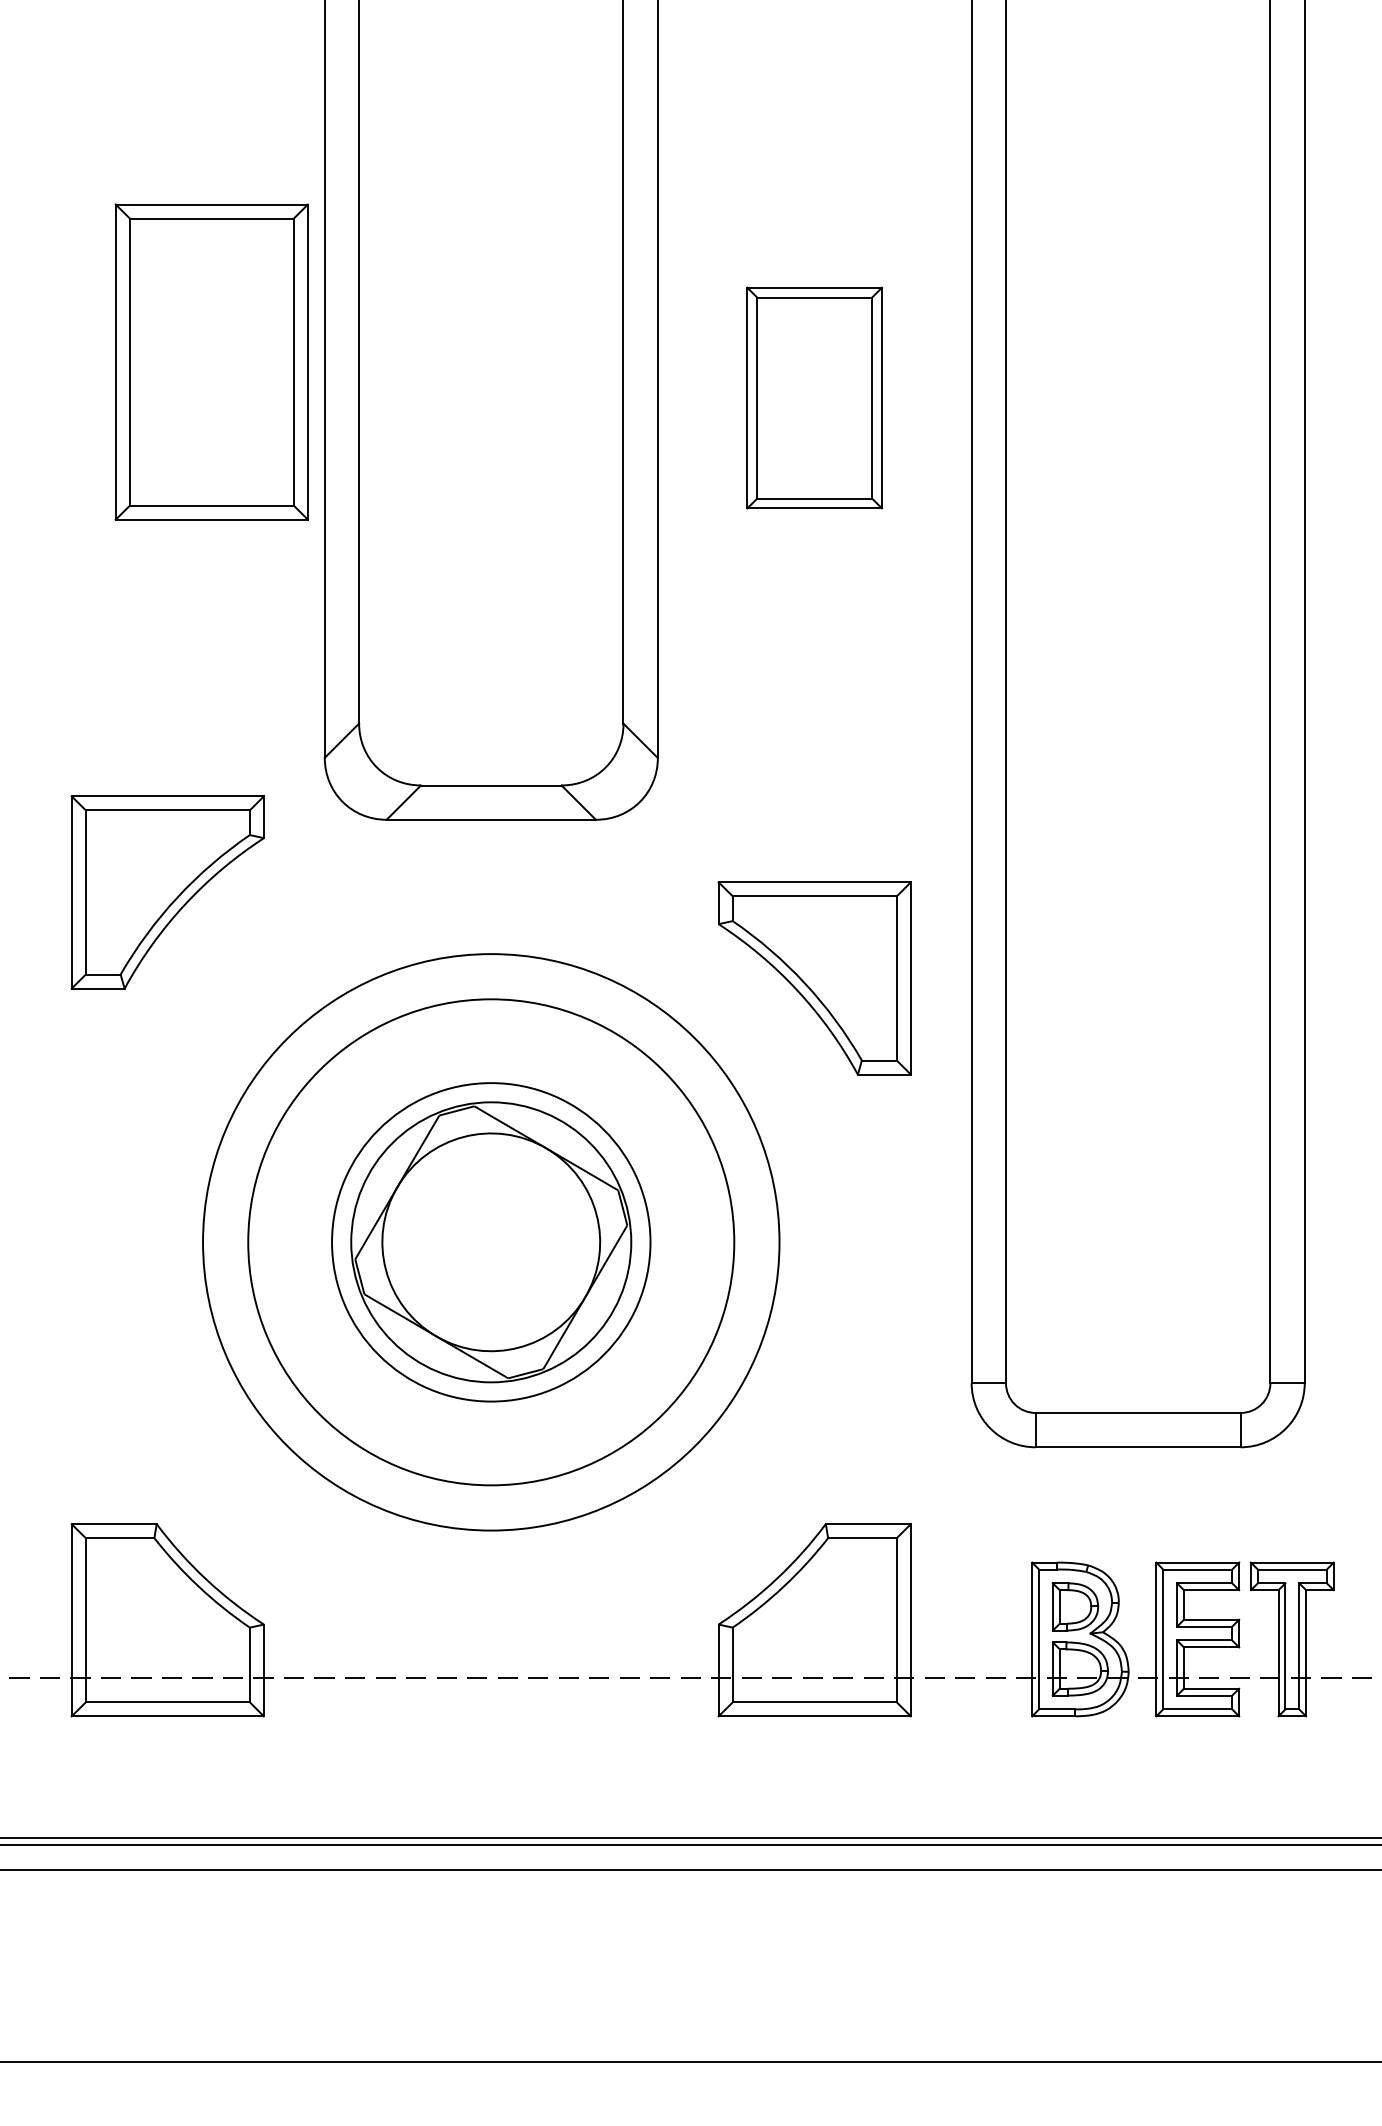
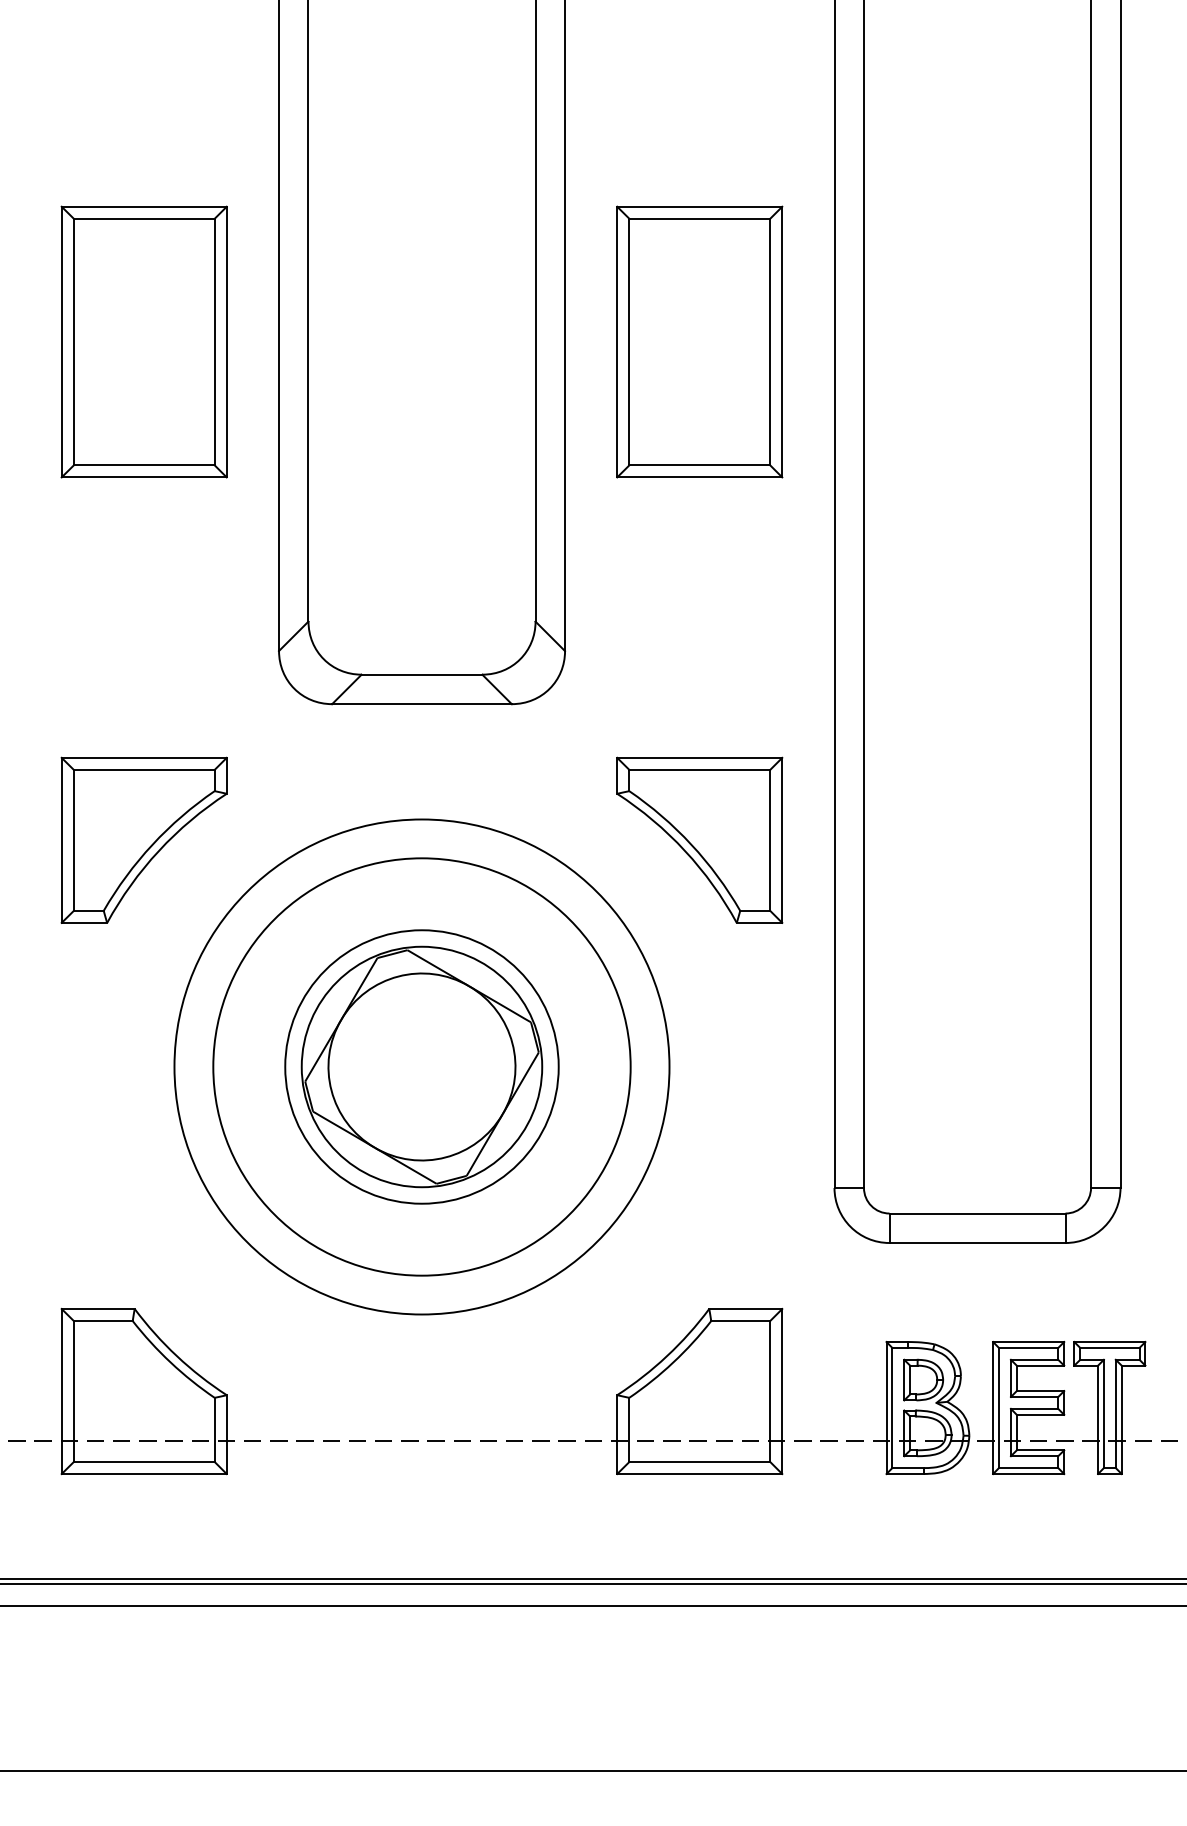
part: (211, 361) -> (143, 341), moved
part: (814, 397) -> (699, 341), size x1.43
part: (167, 892) -> (143, 840), moved

